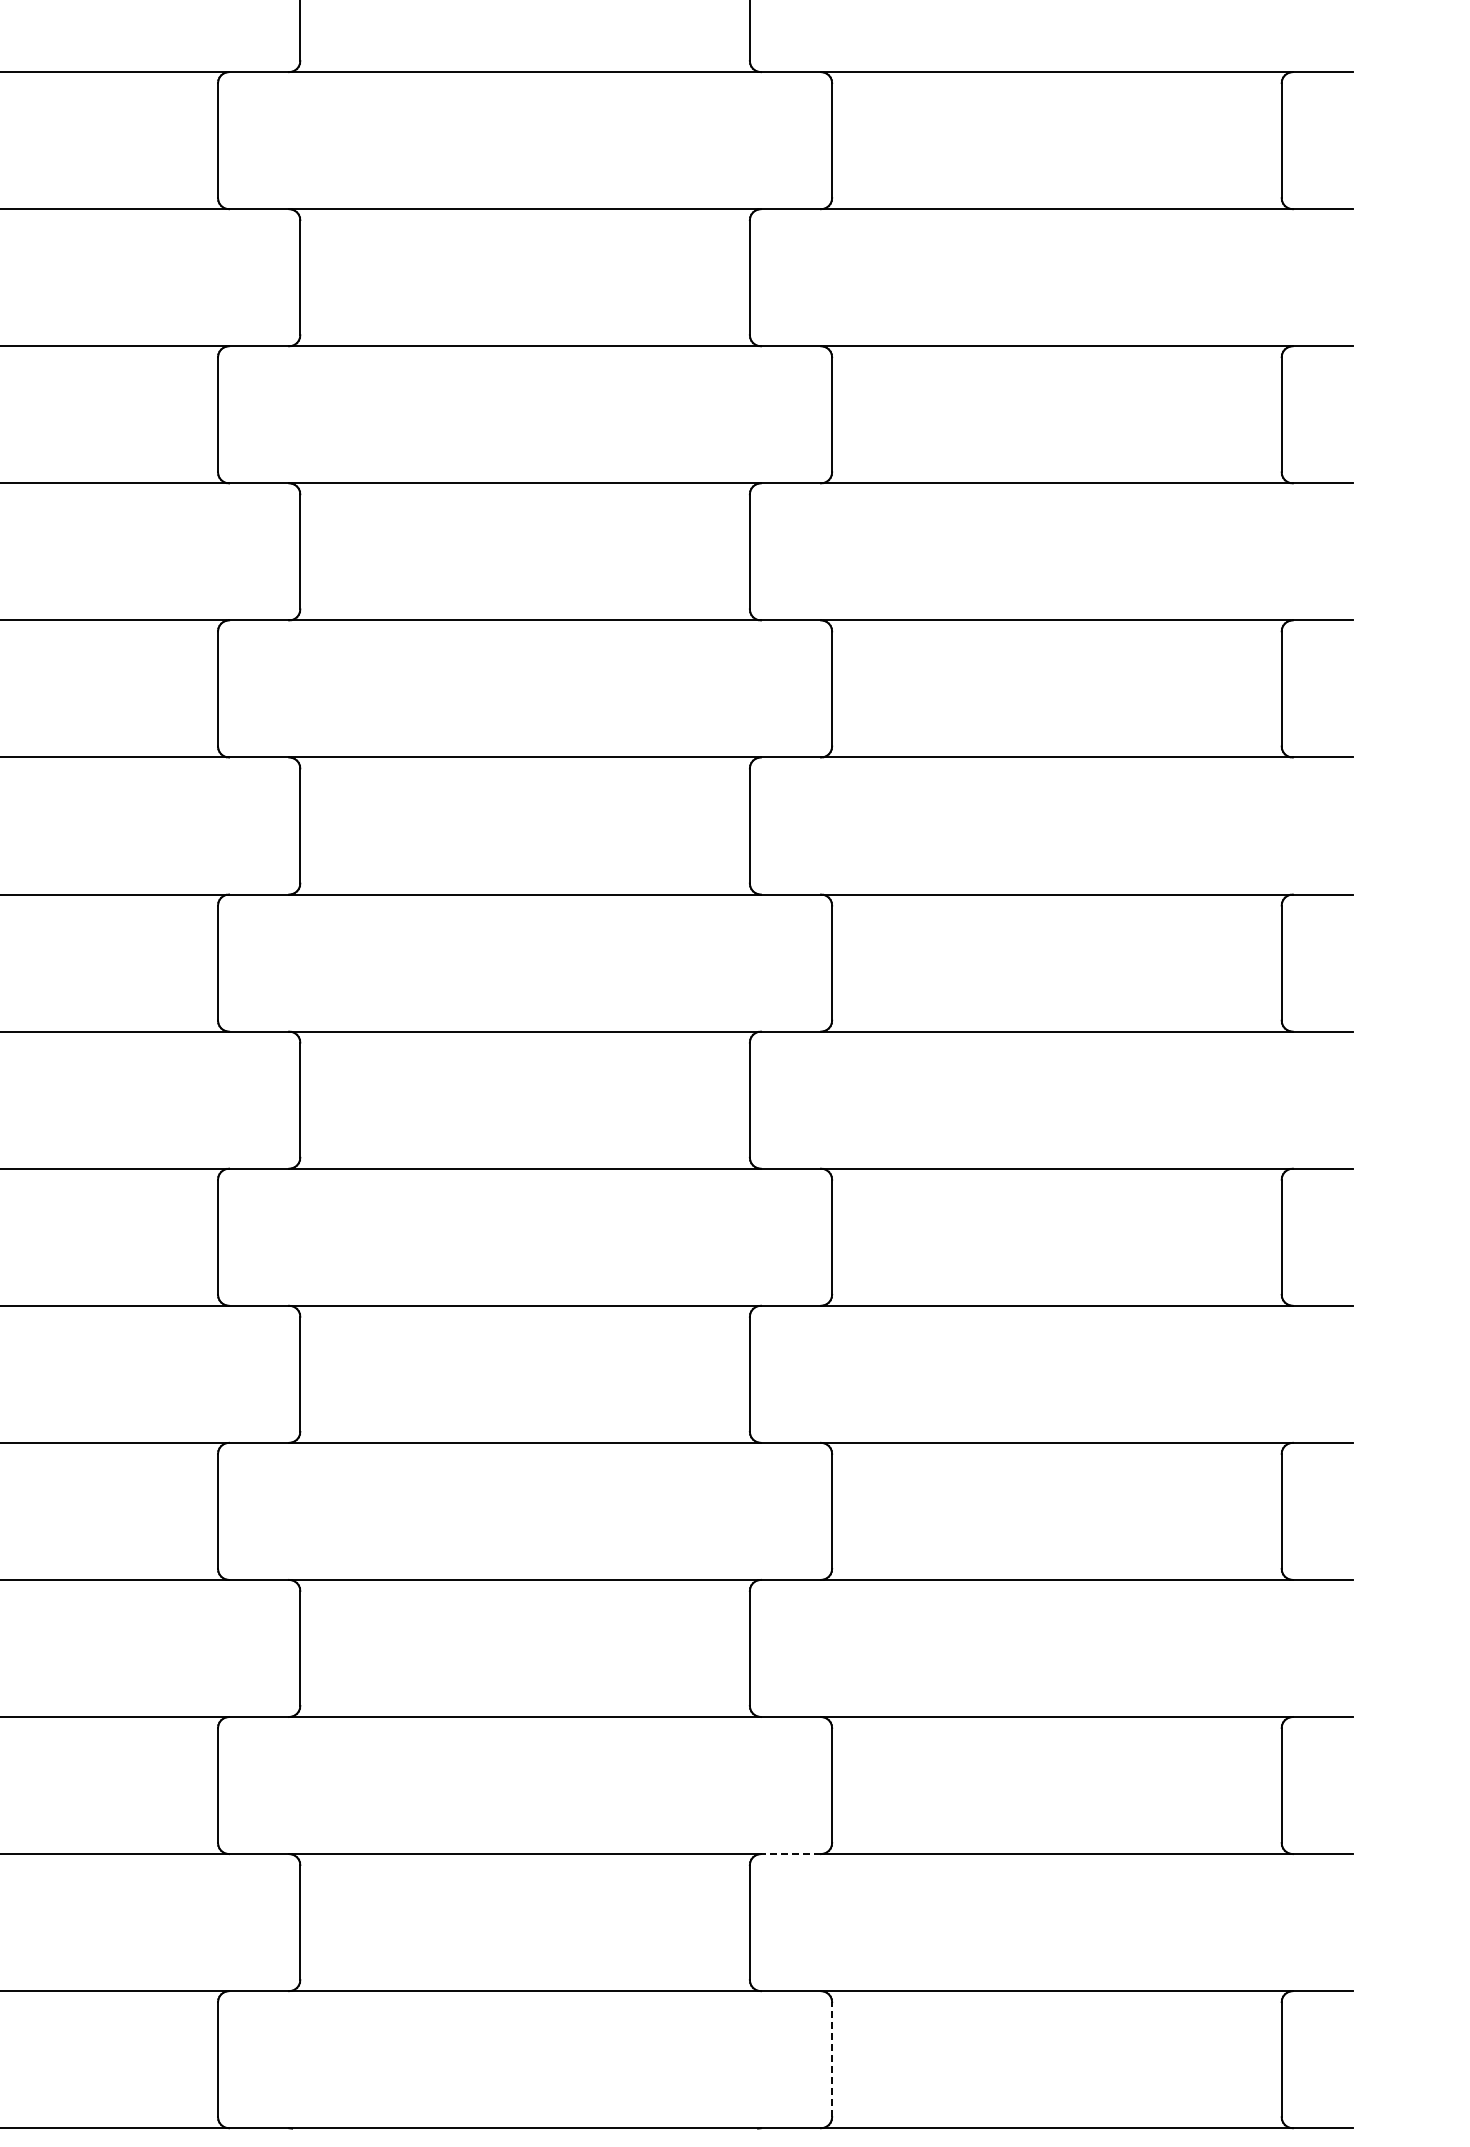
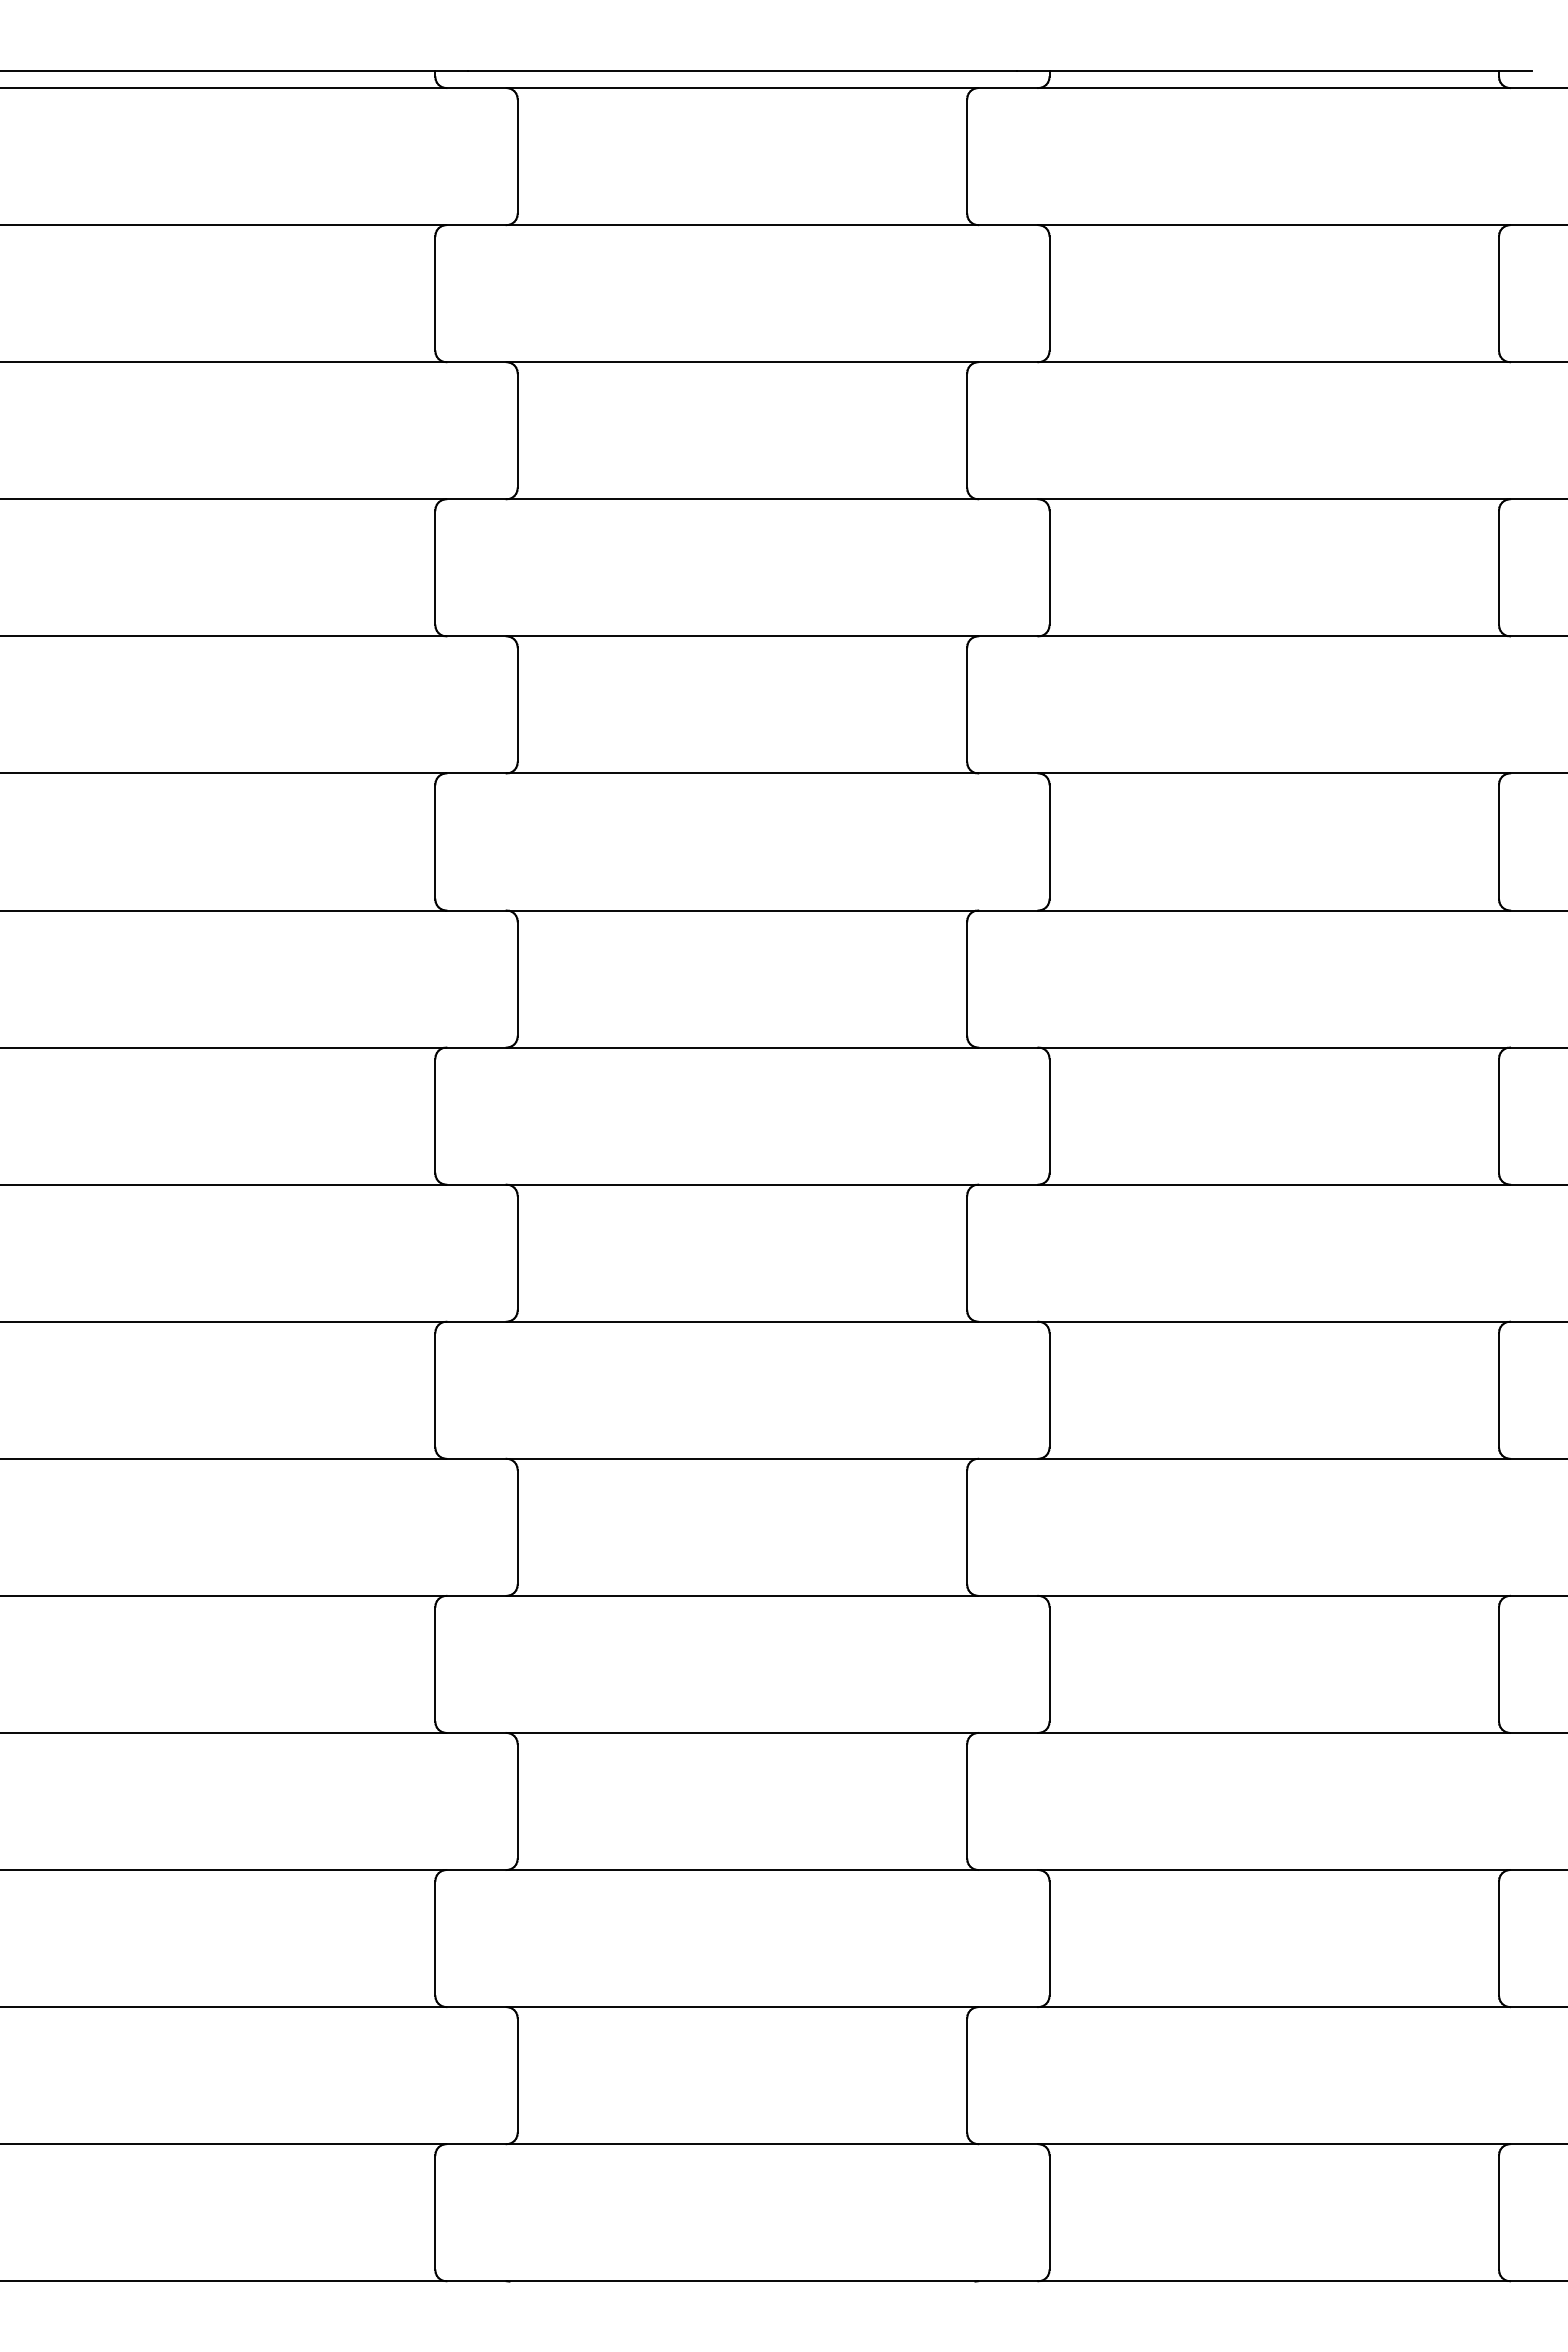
line: (790, 1854) -> (1007, 2007), dashed -> solid
line: (832, 2059) -> (1049, 2212), dashed -> solid

